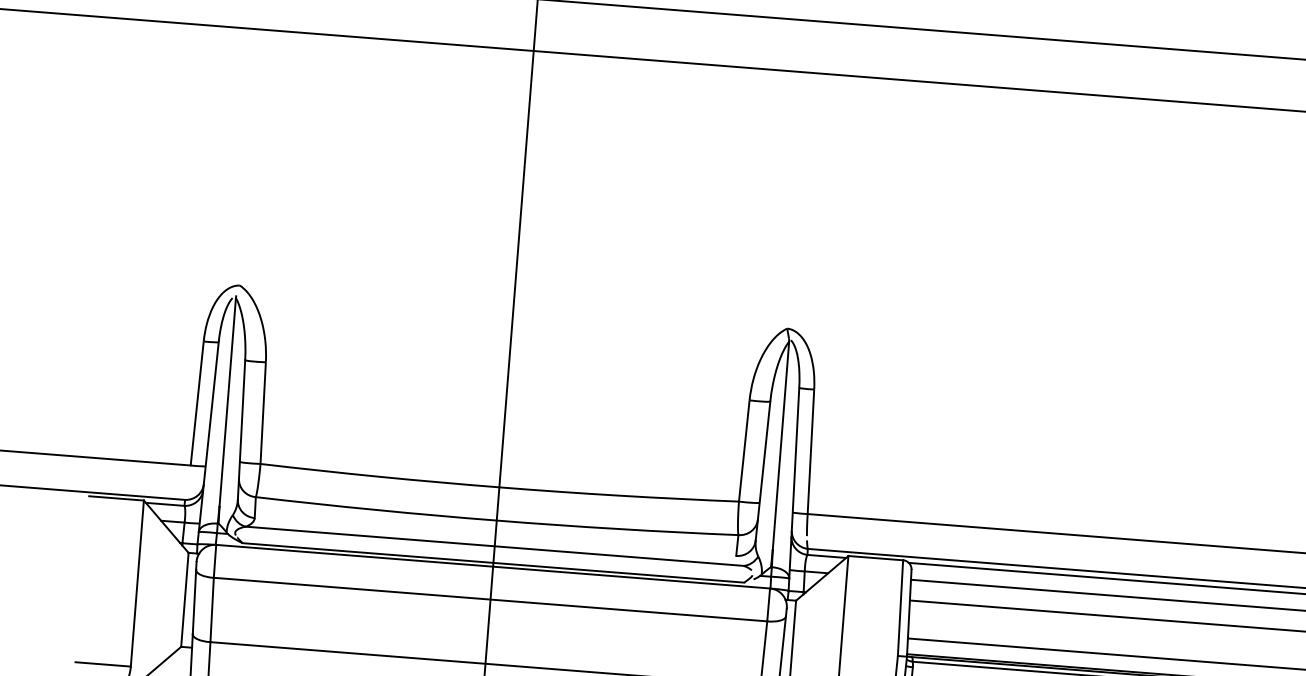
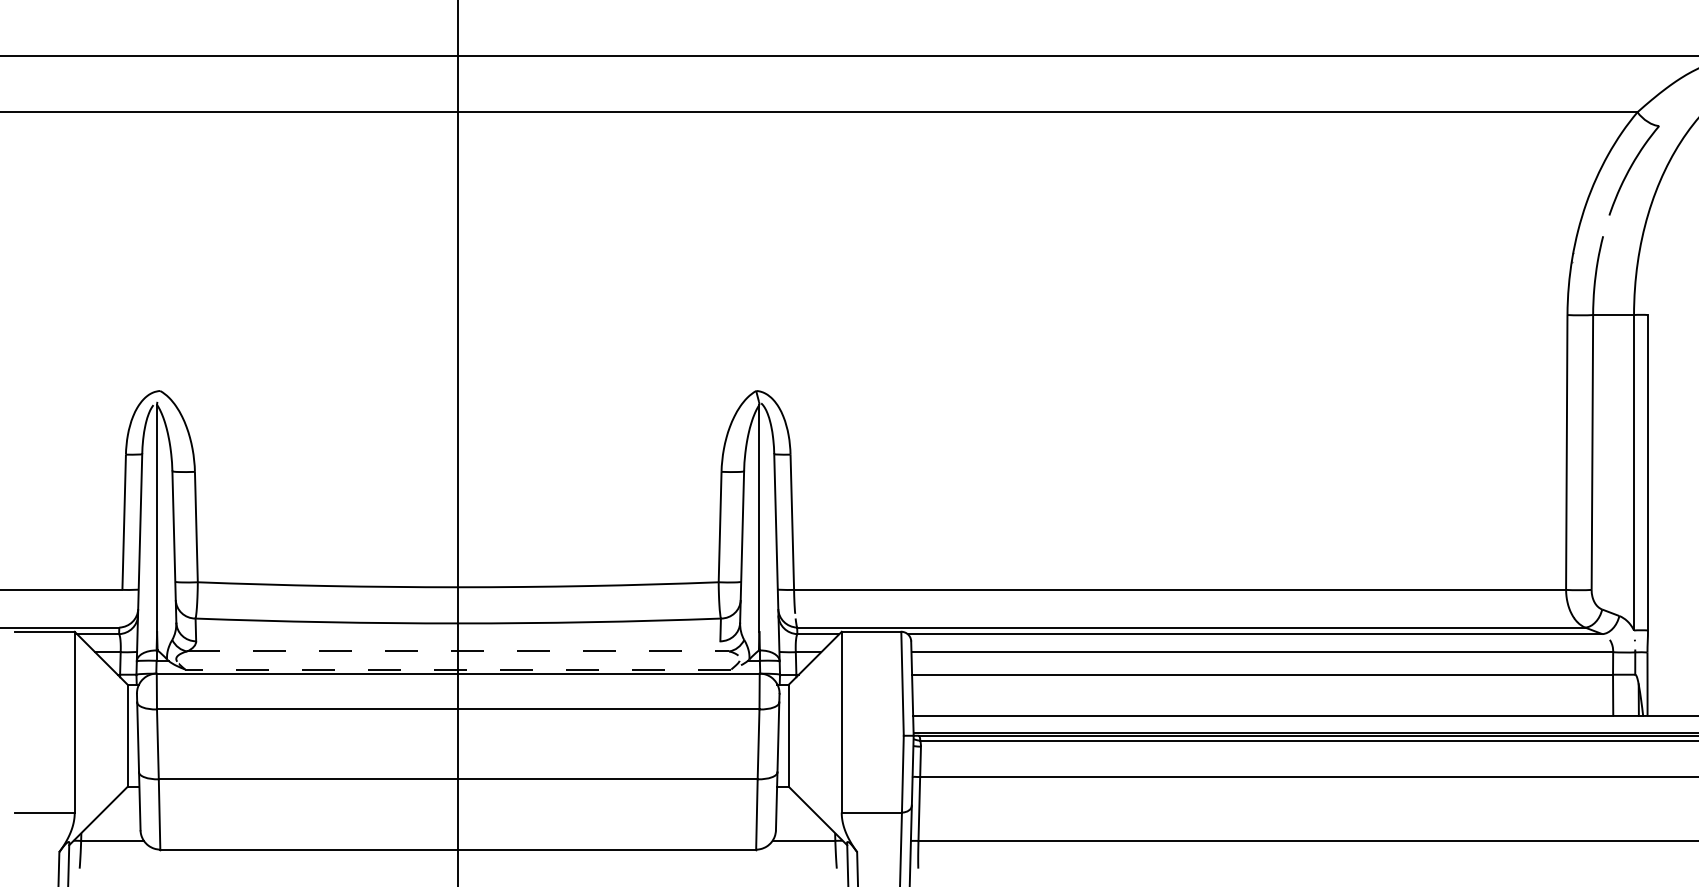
line: (494, 546) -> (458, 651), solid -> dashed
line: (492, 562) -> (457, 669), solid -> dashed

